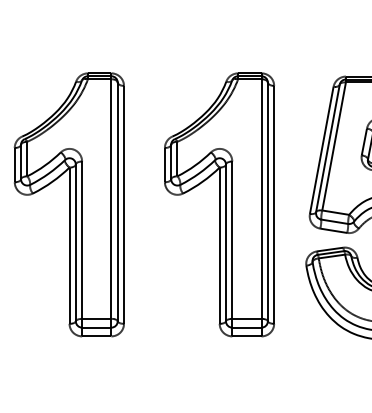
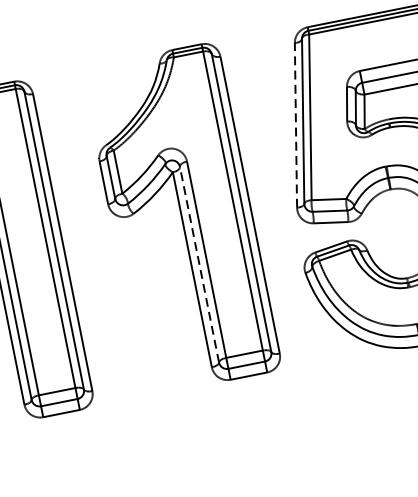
line: (321, 149) -> (295, 124), solid -> dashed
line: (225, 242) -> (198, 264), solid -> dashed

